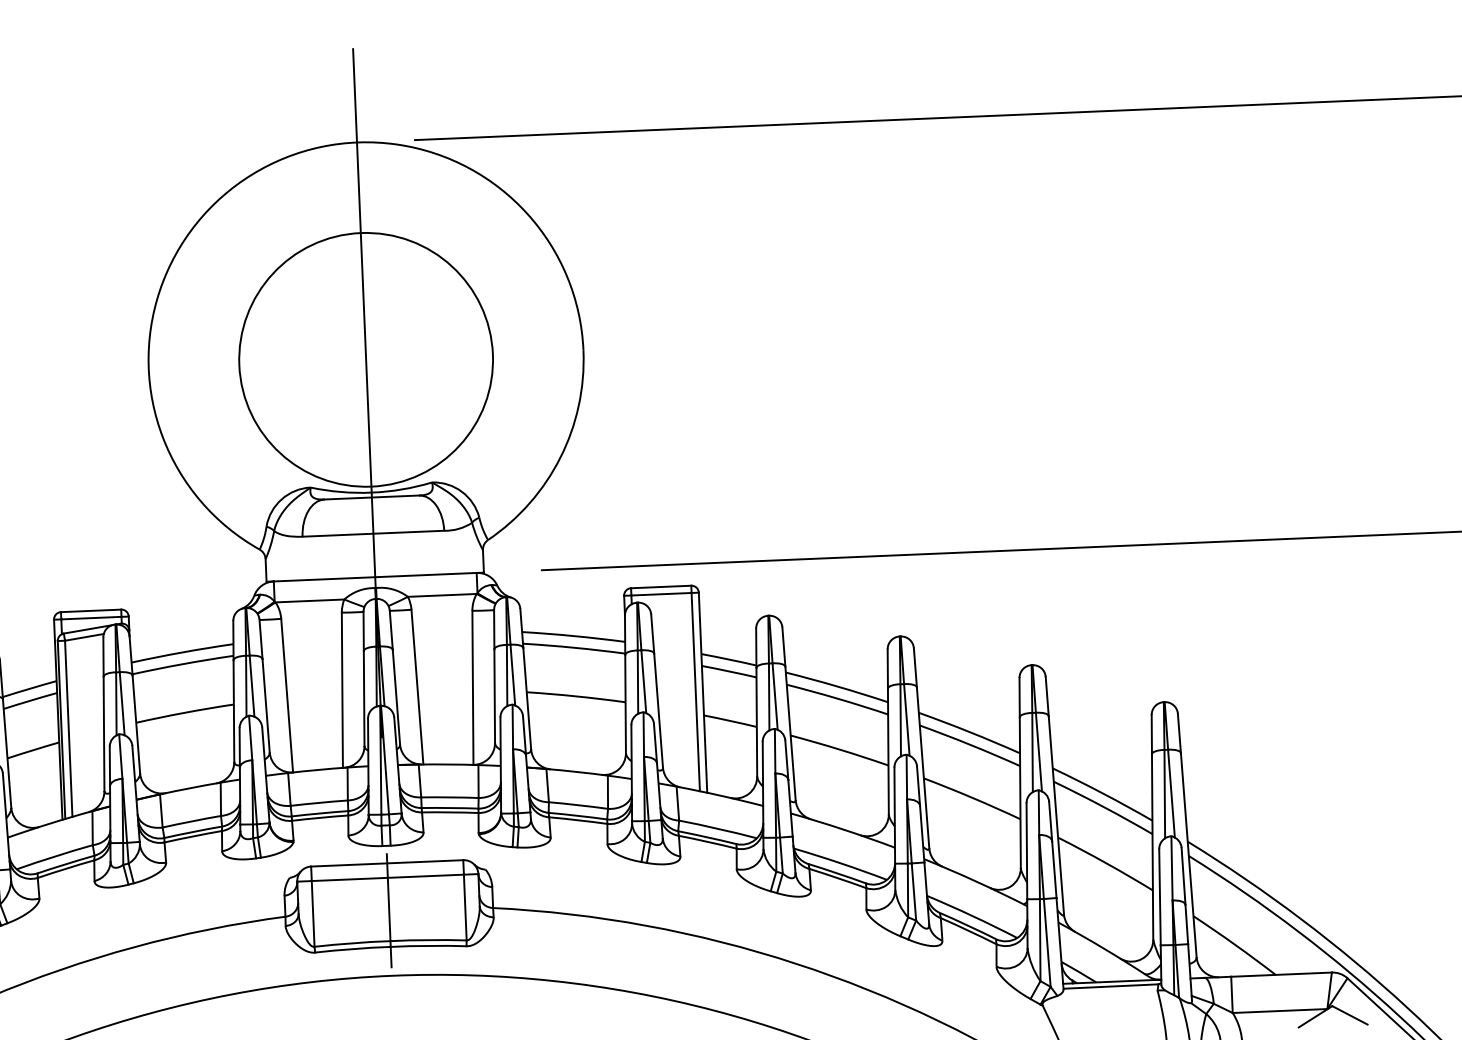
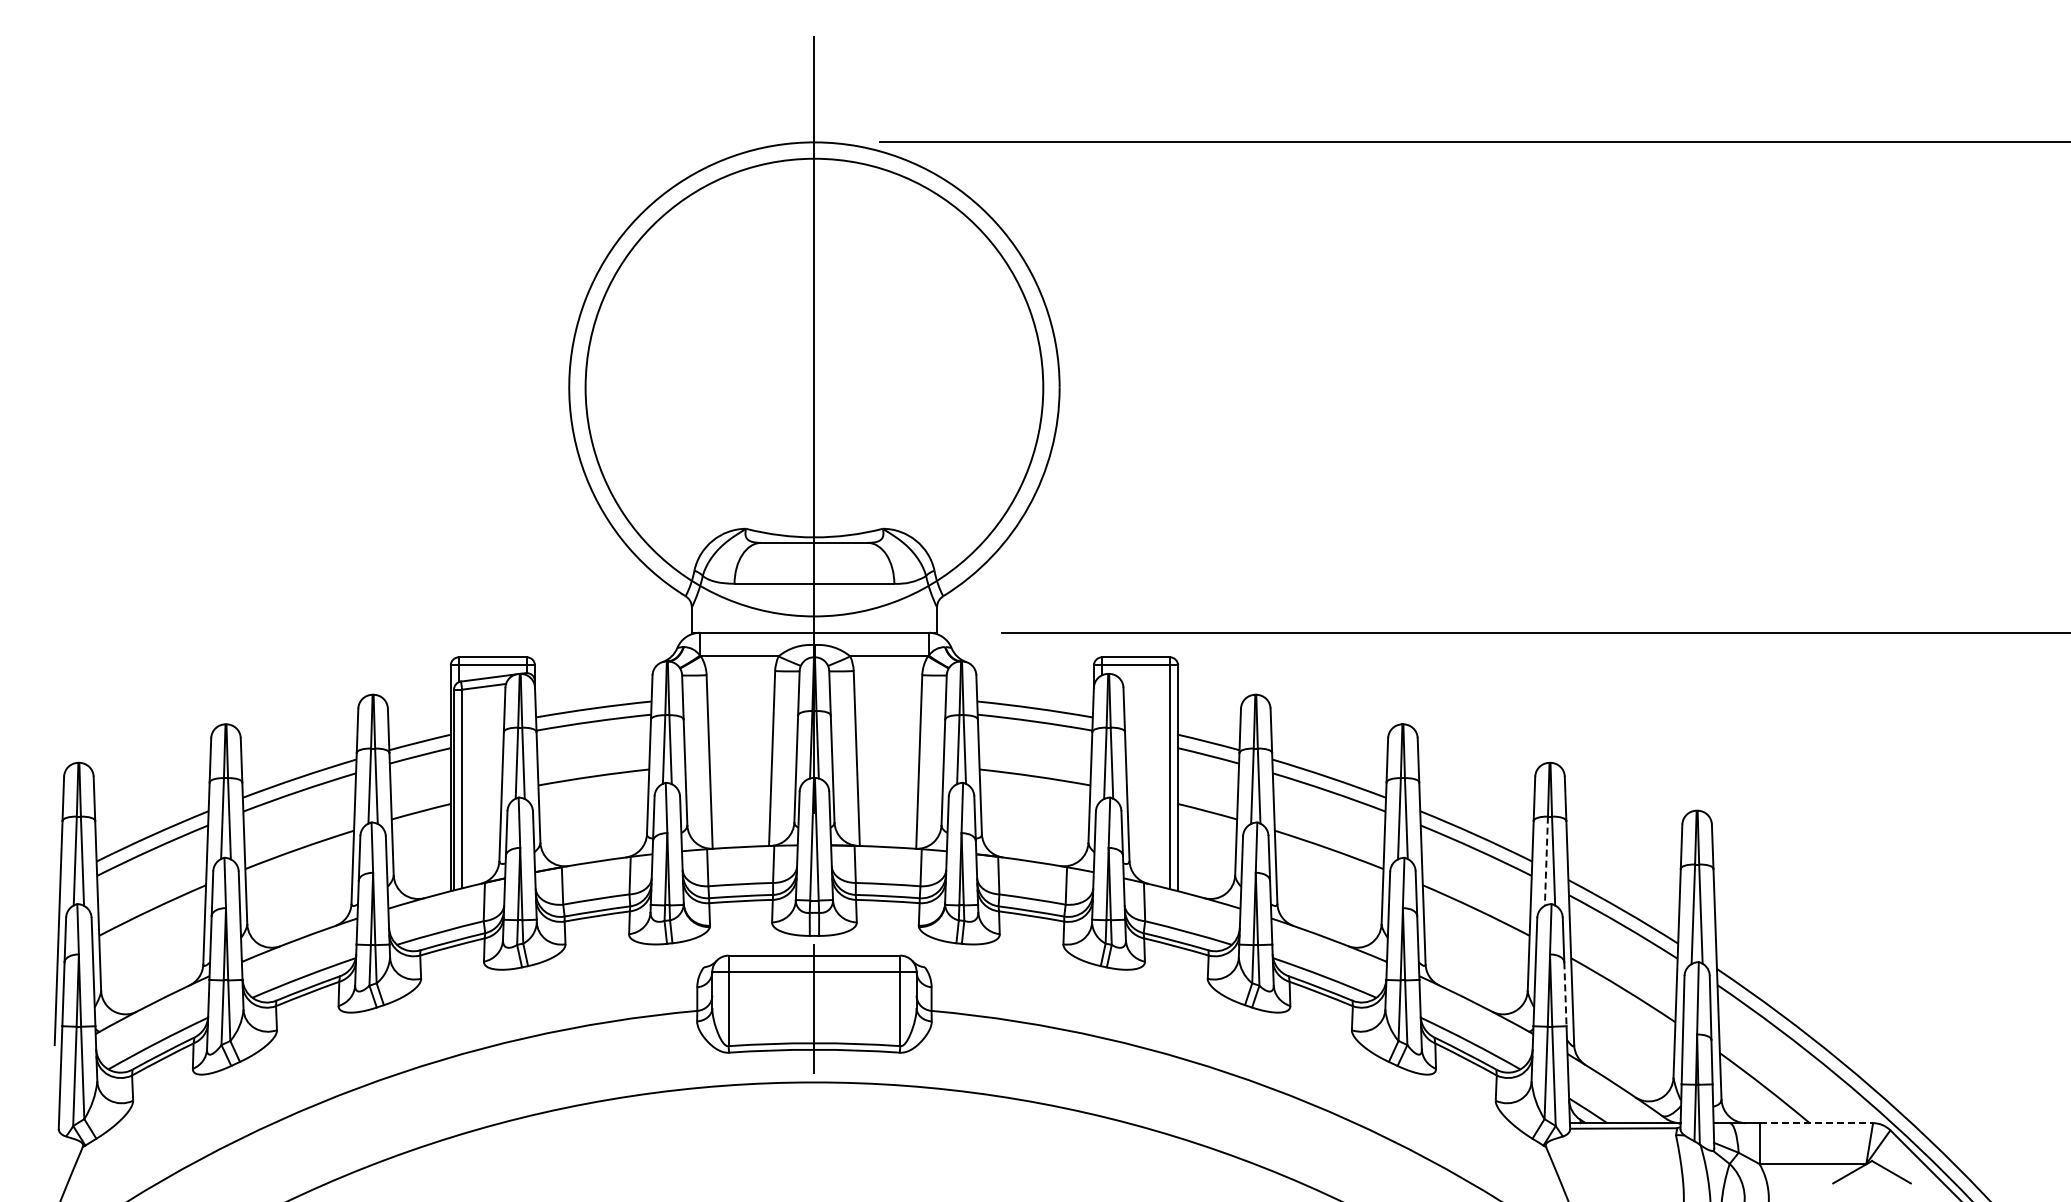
circle: (366, 359) -> (814, 387), size x1.6
line: (1032, 752) -> (1546, 861), solid -> dashed
line: (1054, 869) -> (1565, 994), solid -> dashed
line: (1281, 974) -> (1816, 1123), solid -> dashed

